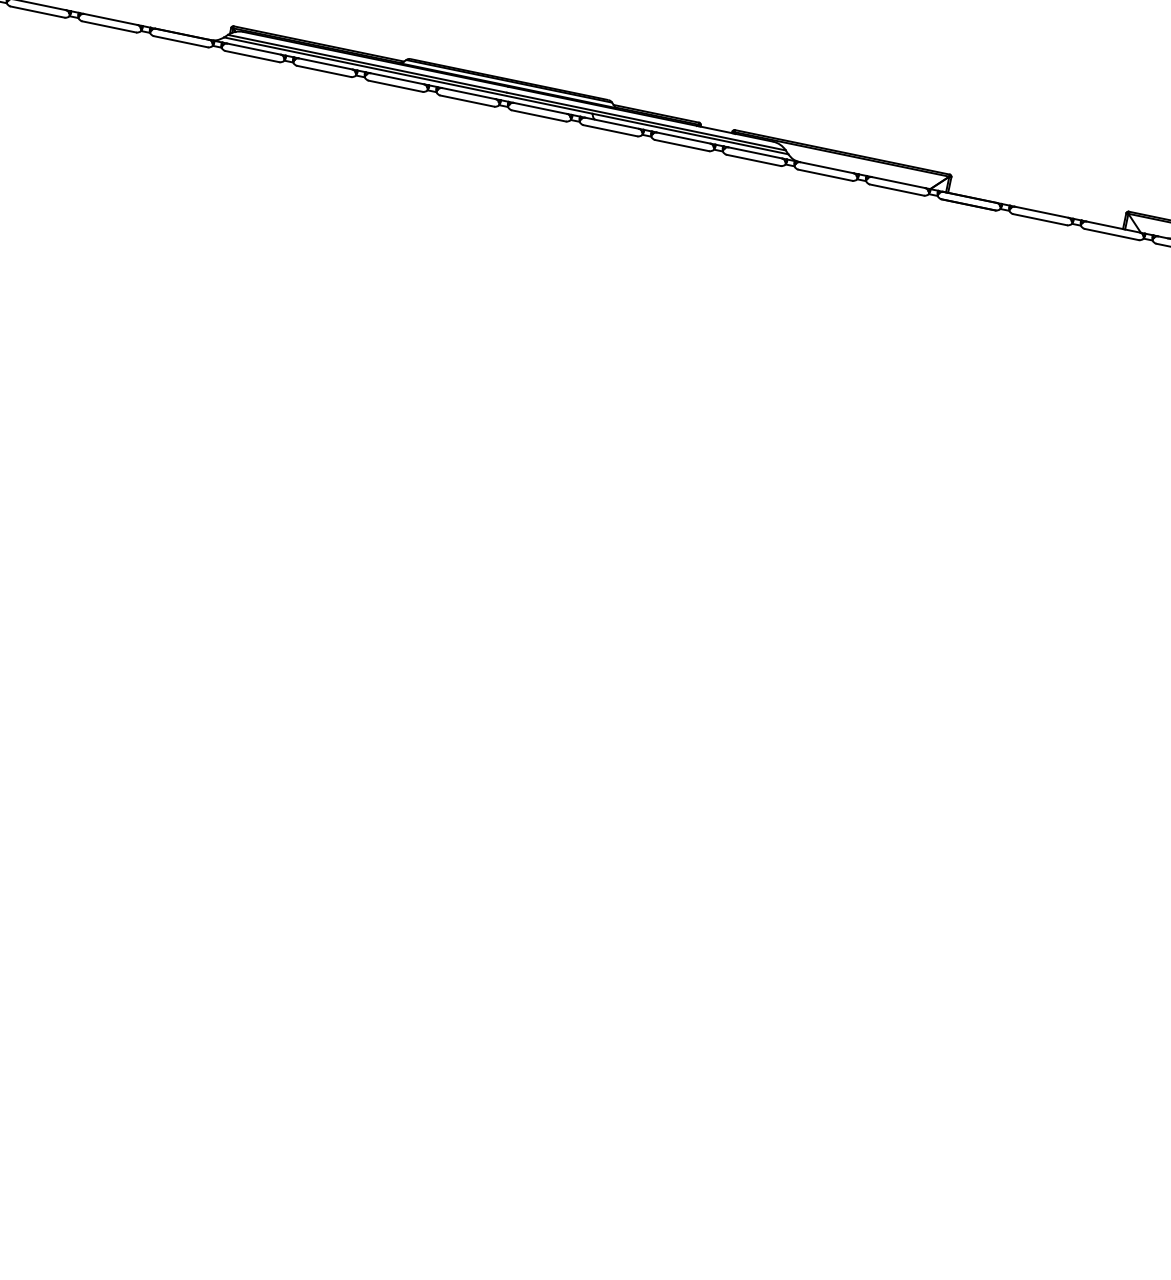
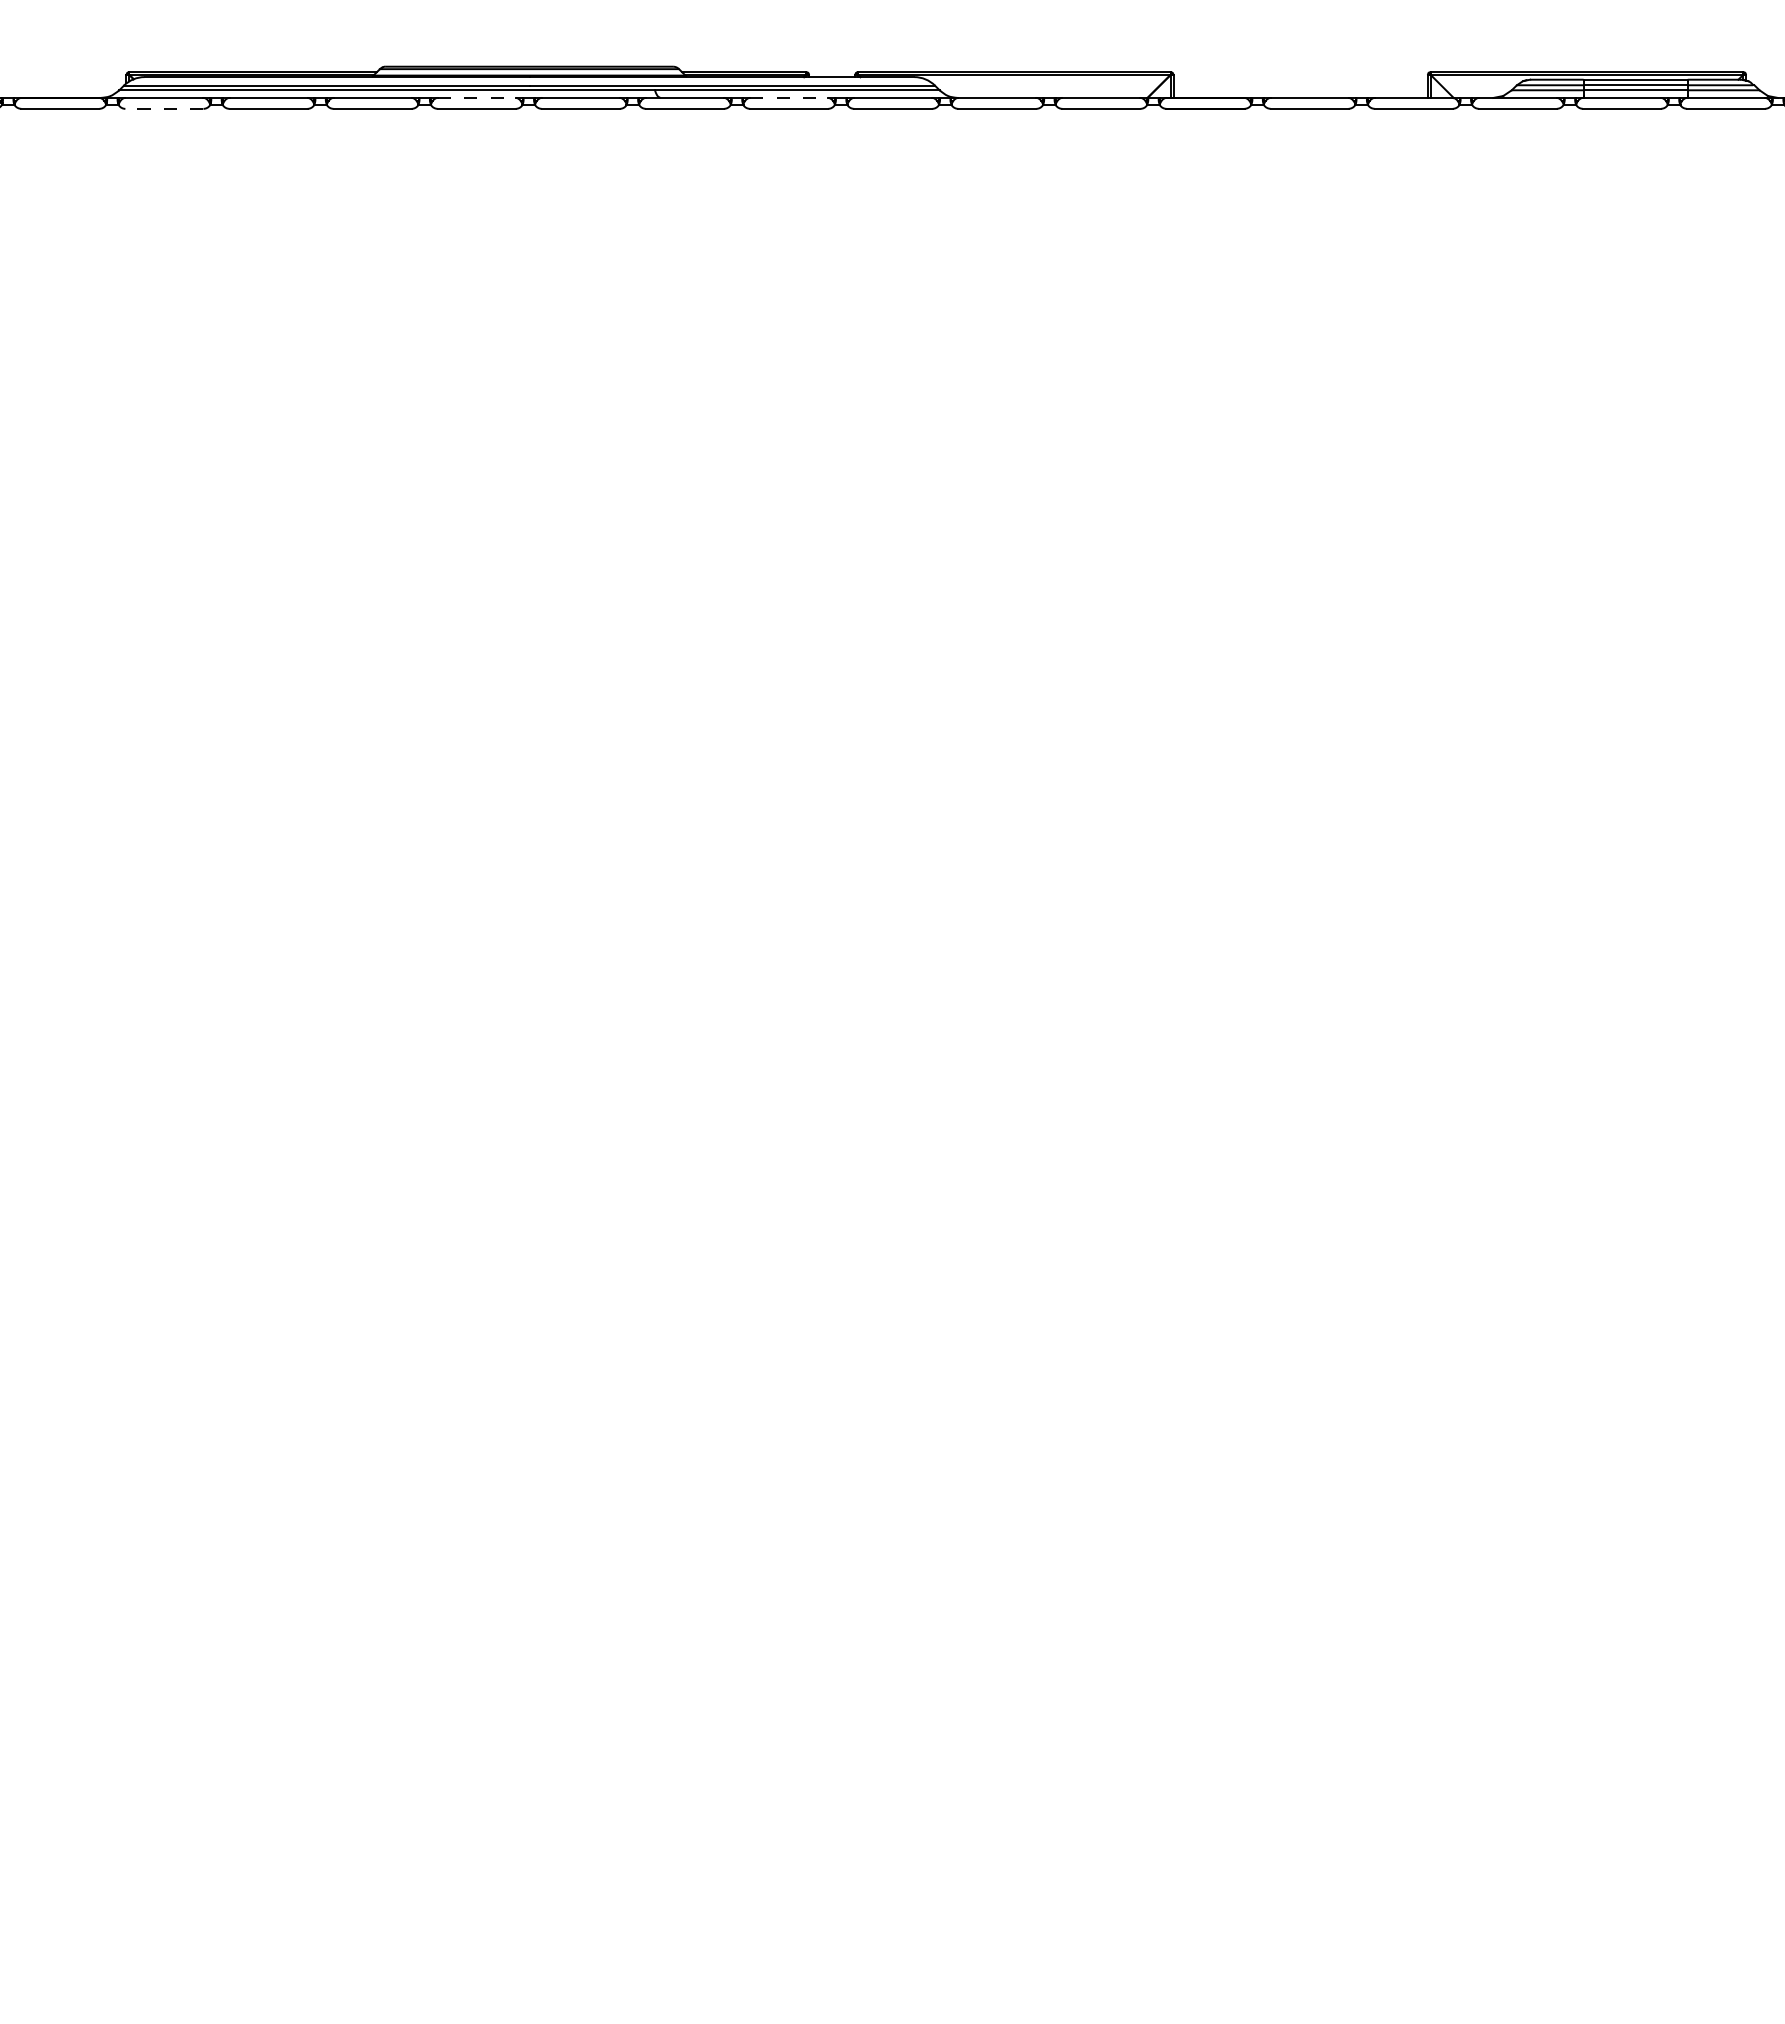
line: (251, 56) -> (163, 108), solid -> dashed
line: (469, 93) -> (477, 97), solid -> dashed
line: (684, 137) -> (789, 97), solid -> dashed

